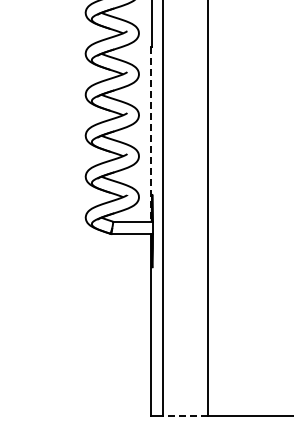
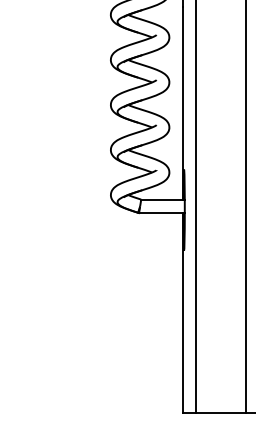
line: (150, 134) -> (182, 103), dashed -> solid
line: (185, 415) -> (220, 412), dashed -> solid

